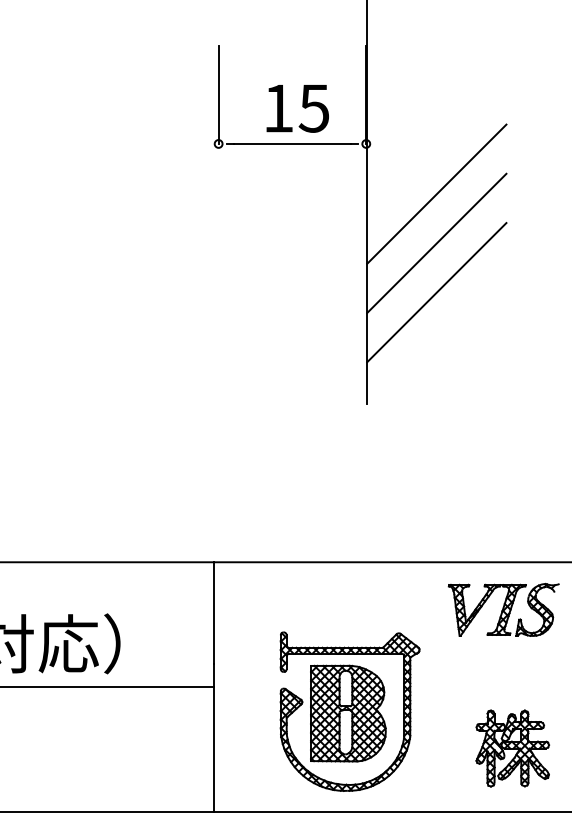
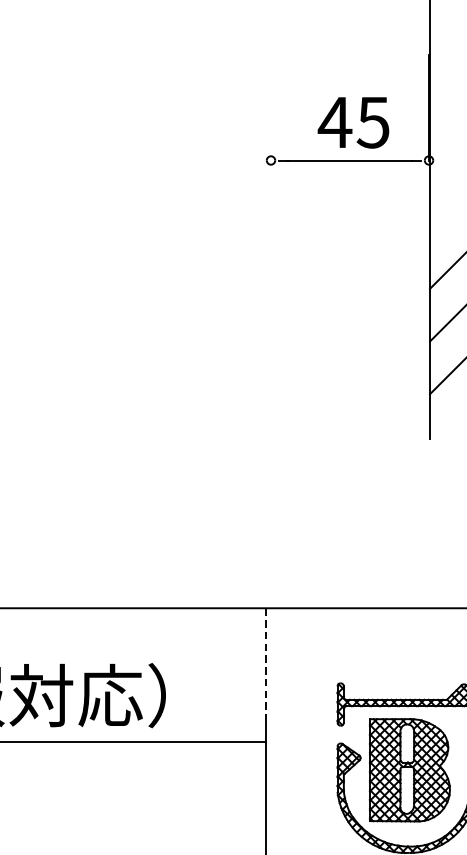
line: (218, 94) -> (270, 107), removed
text: (278, 108) -> (335, 122), 15 -> 45
line: (214, 613) -> (266, 663), solid -> dashed

